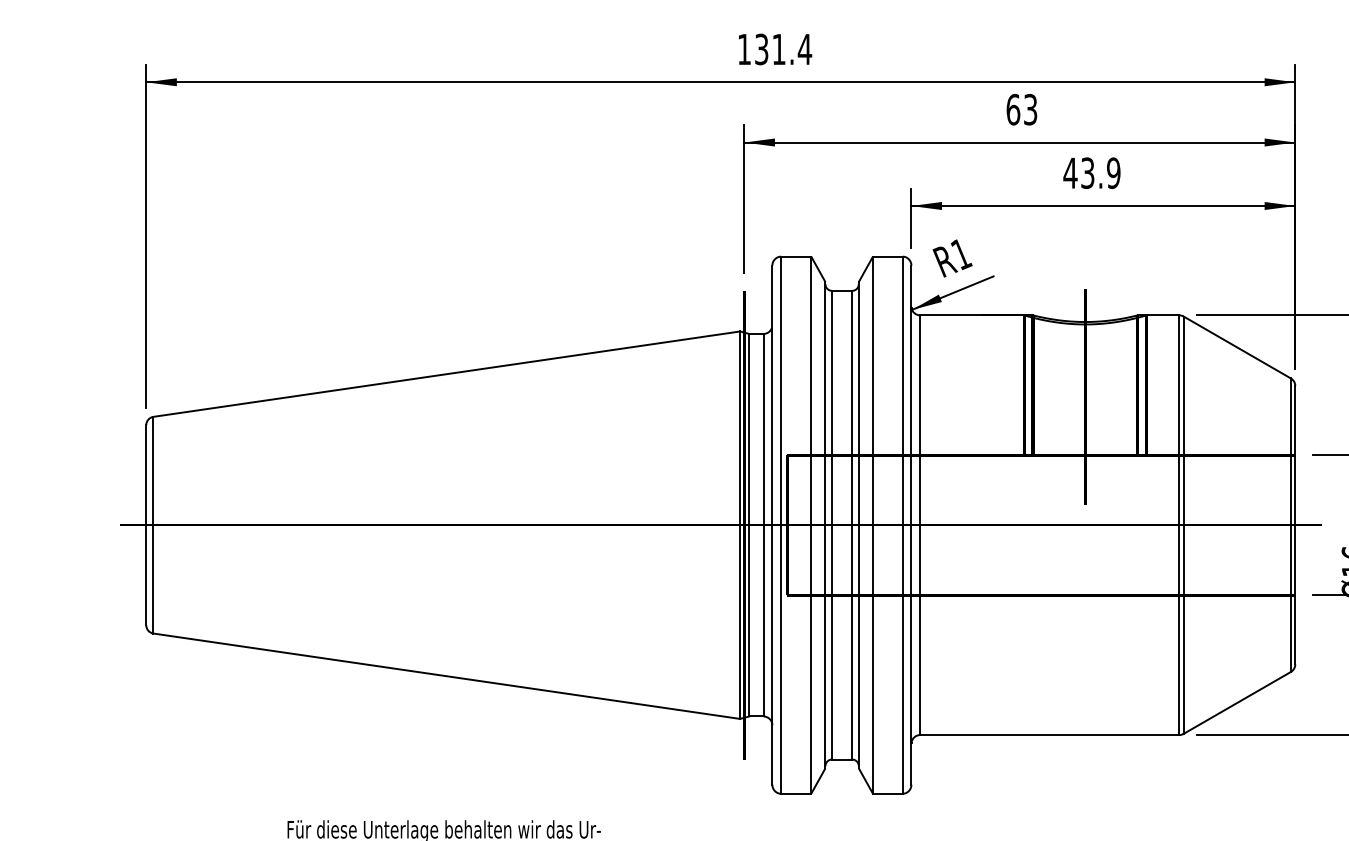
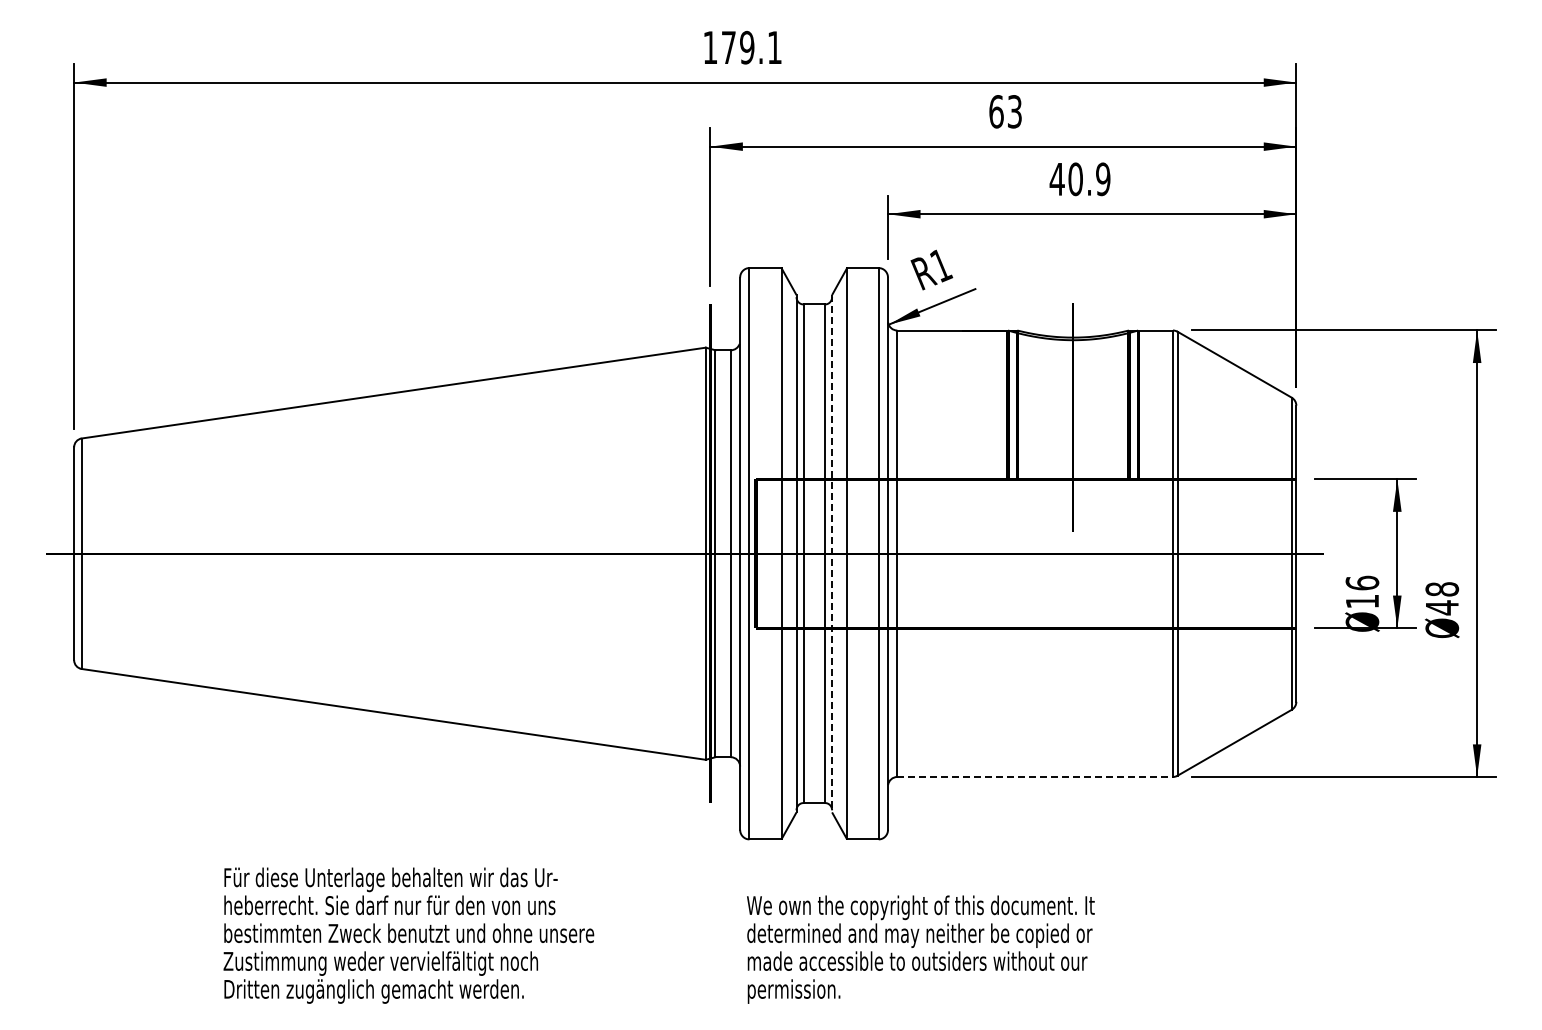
text: (784, 49) -> (752, 47), 131.4 -> 179.1
text: (1087, 173) -> (1075, 179), 43.9 -> 40.9
line: (859, 524) -> (832, 553), solid -> dashed
line: (1050, 734) -> (1035, 776), solid -> dashed

